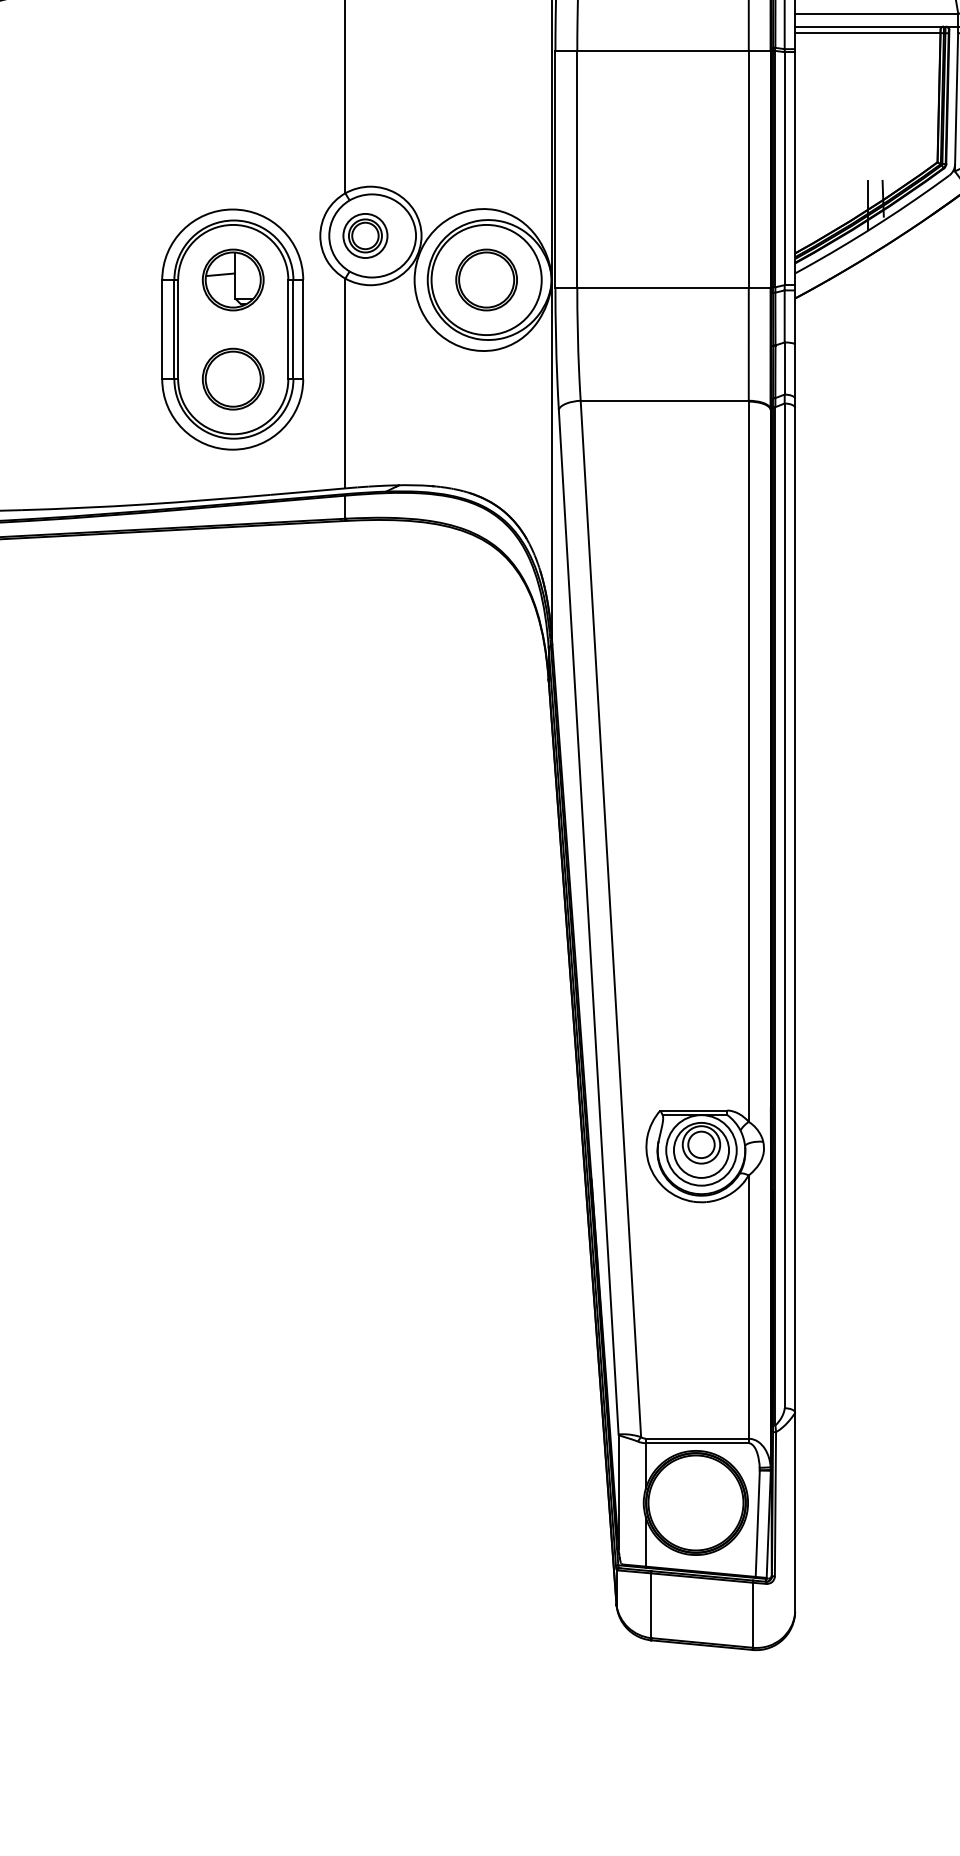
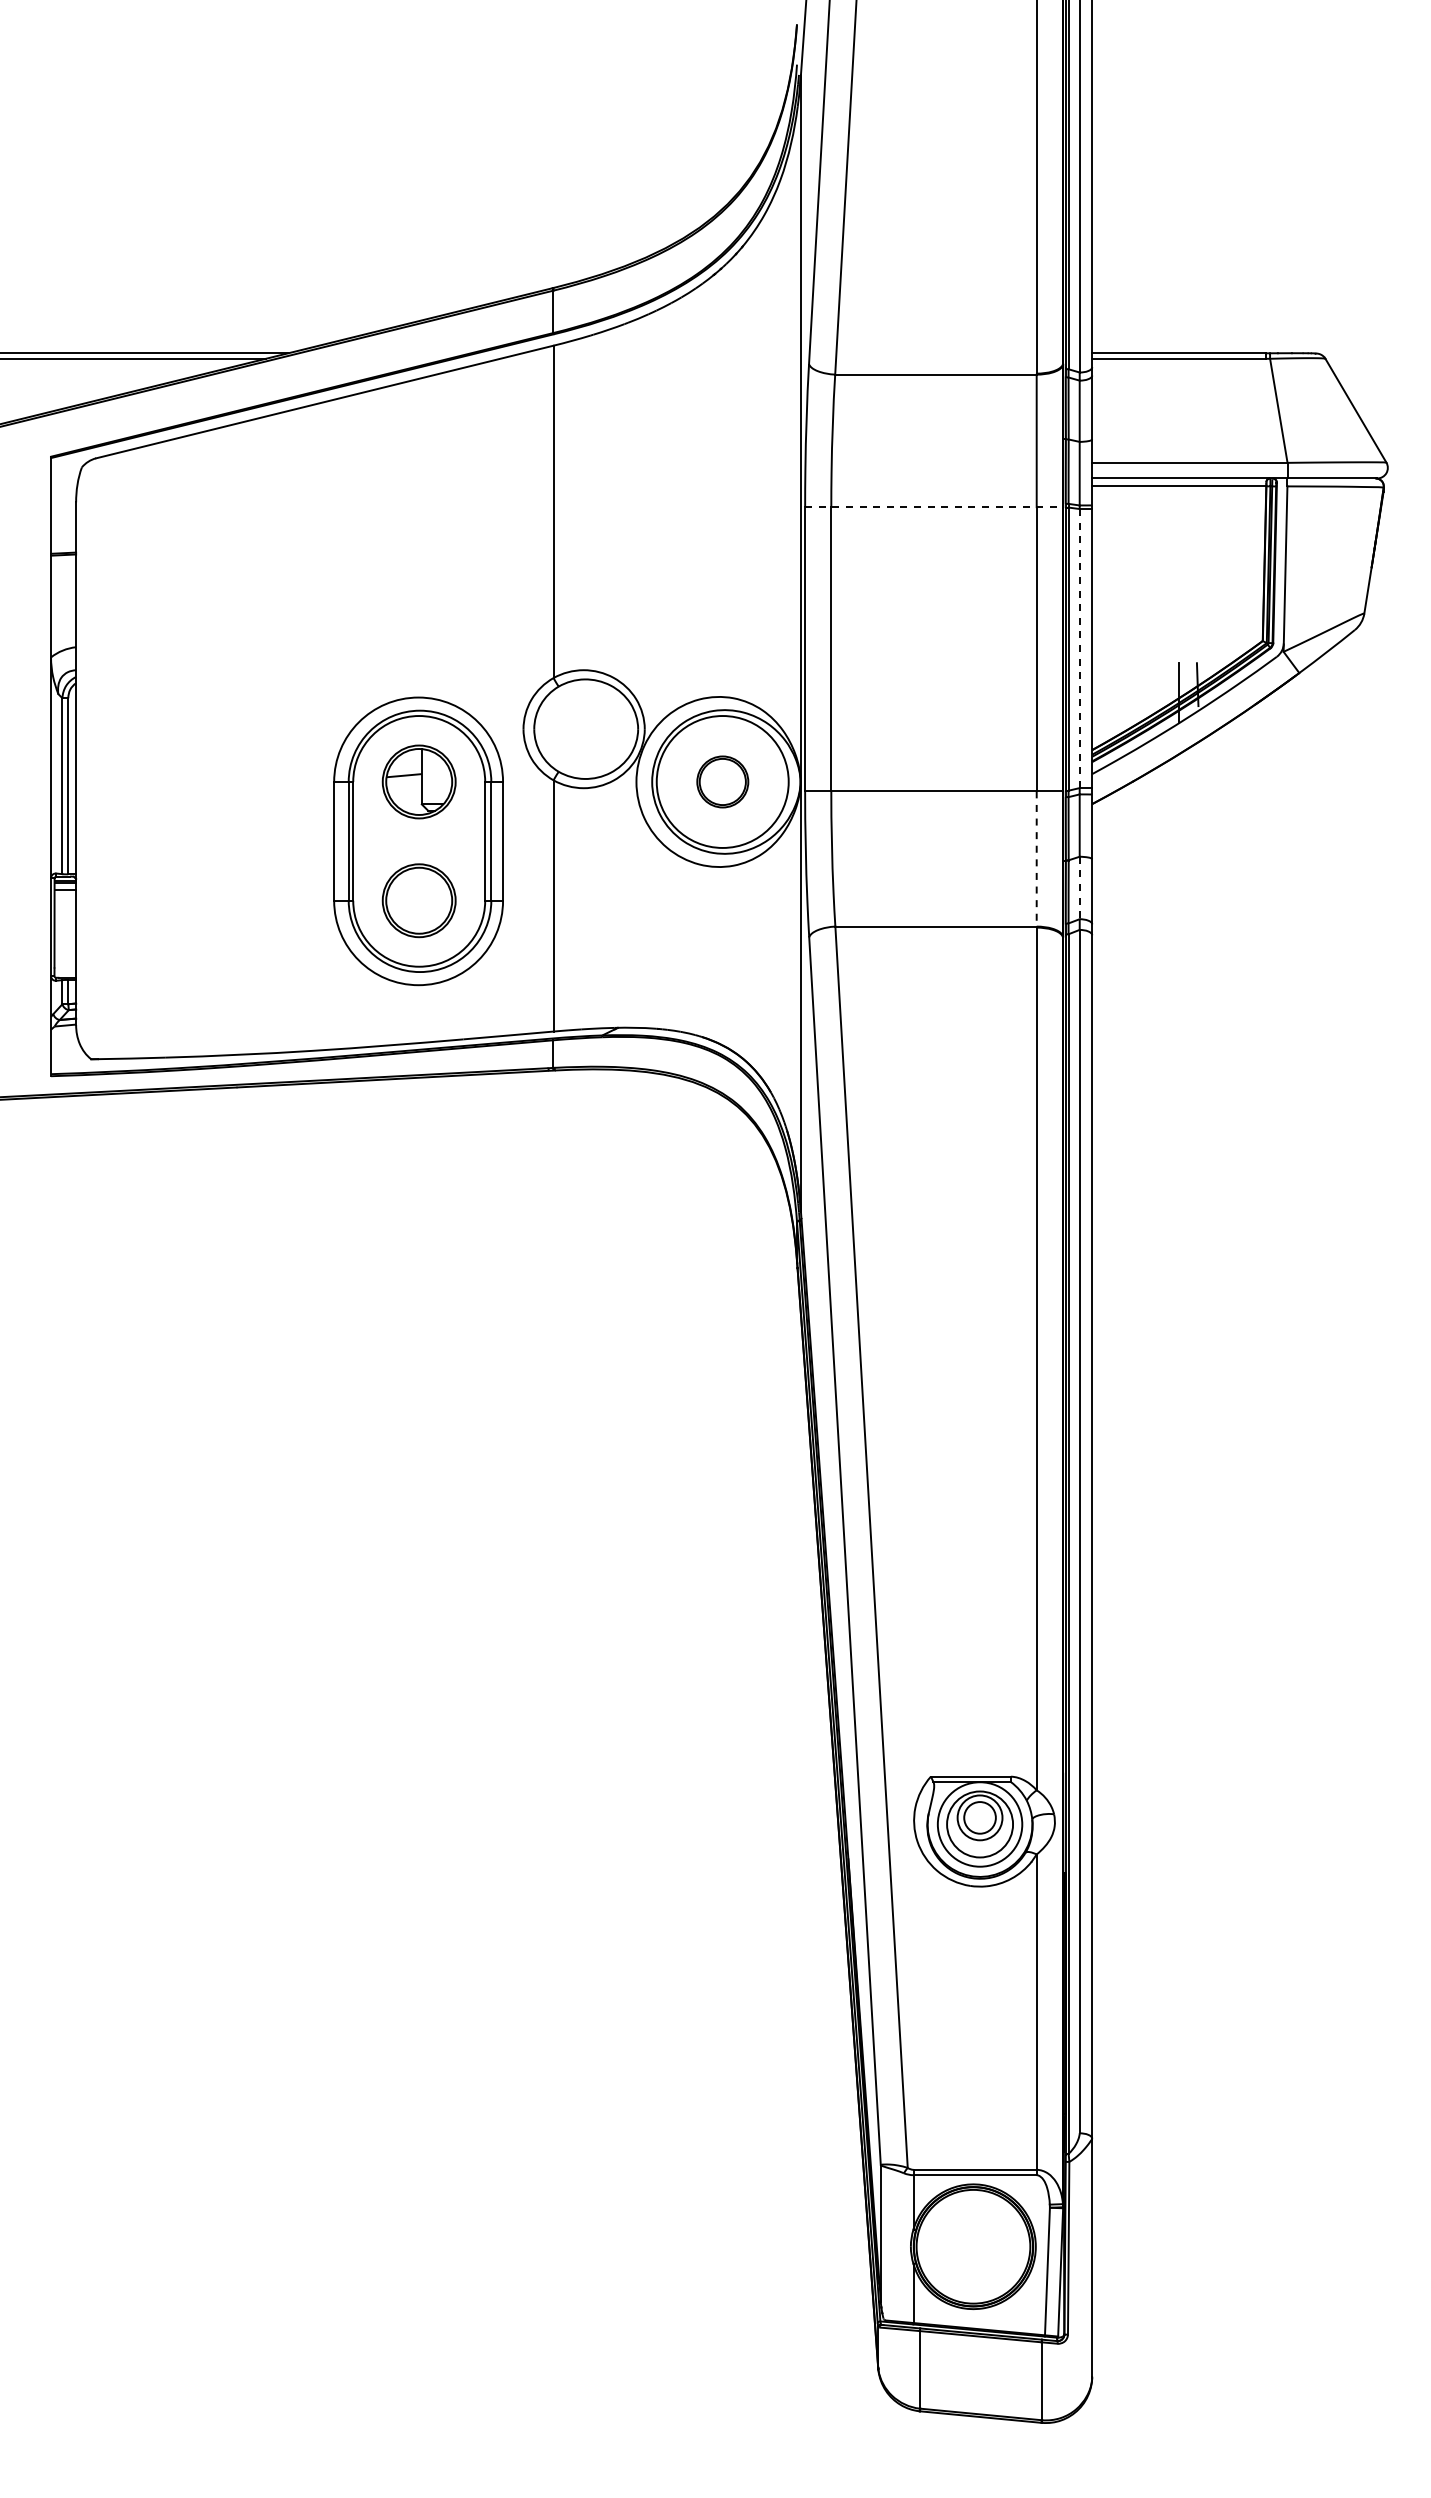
line: (663, 50) -> (934, 507), solid -> dashed
line: (784, 168) -> (1079, 648), solid -> dashed
part: (365, 235) -> (577, 728), removed
part: (486, 279) -> (722, 781), size x0.7
line: (748, 343) -> (1036, 858), solid -> dashed
line: (784, 368) -> (1079, 888), solid -> dashed

